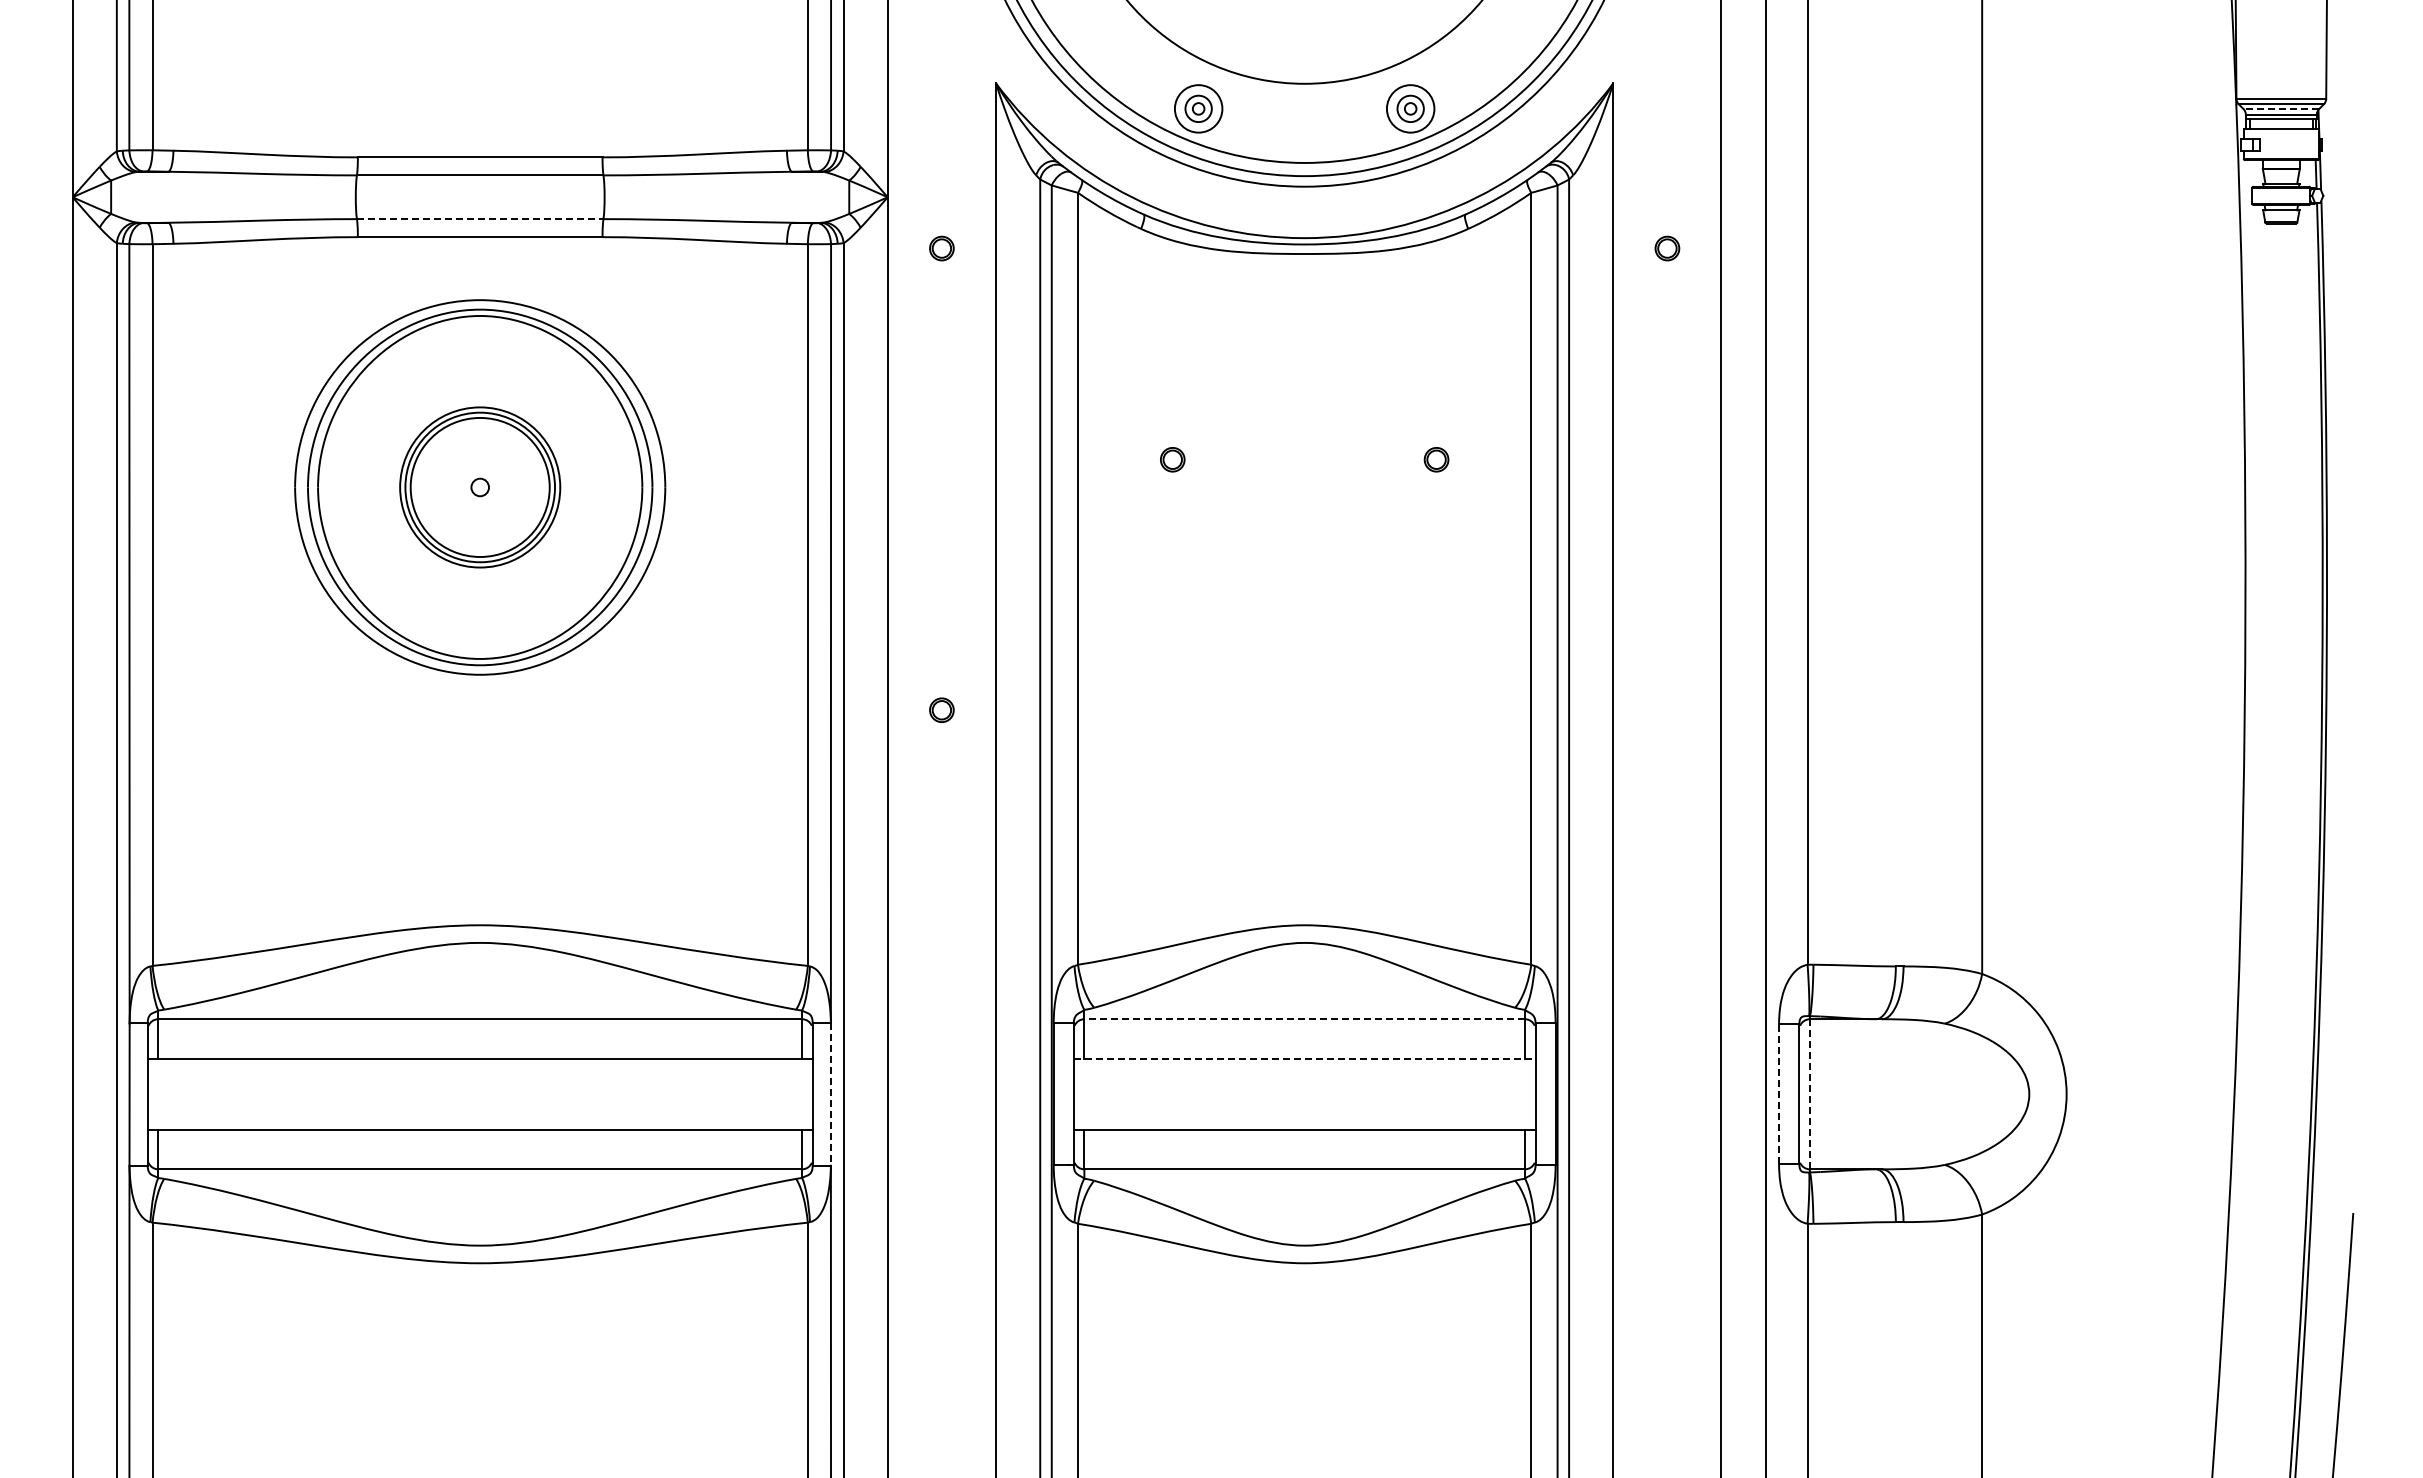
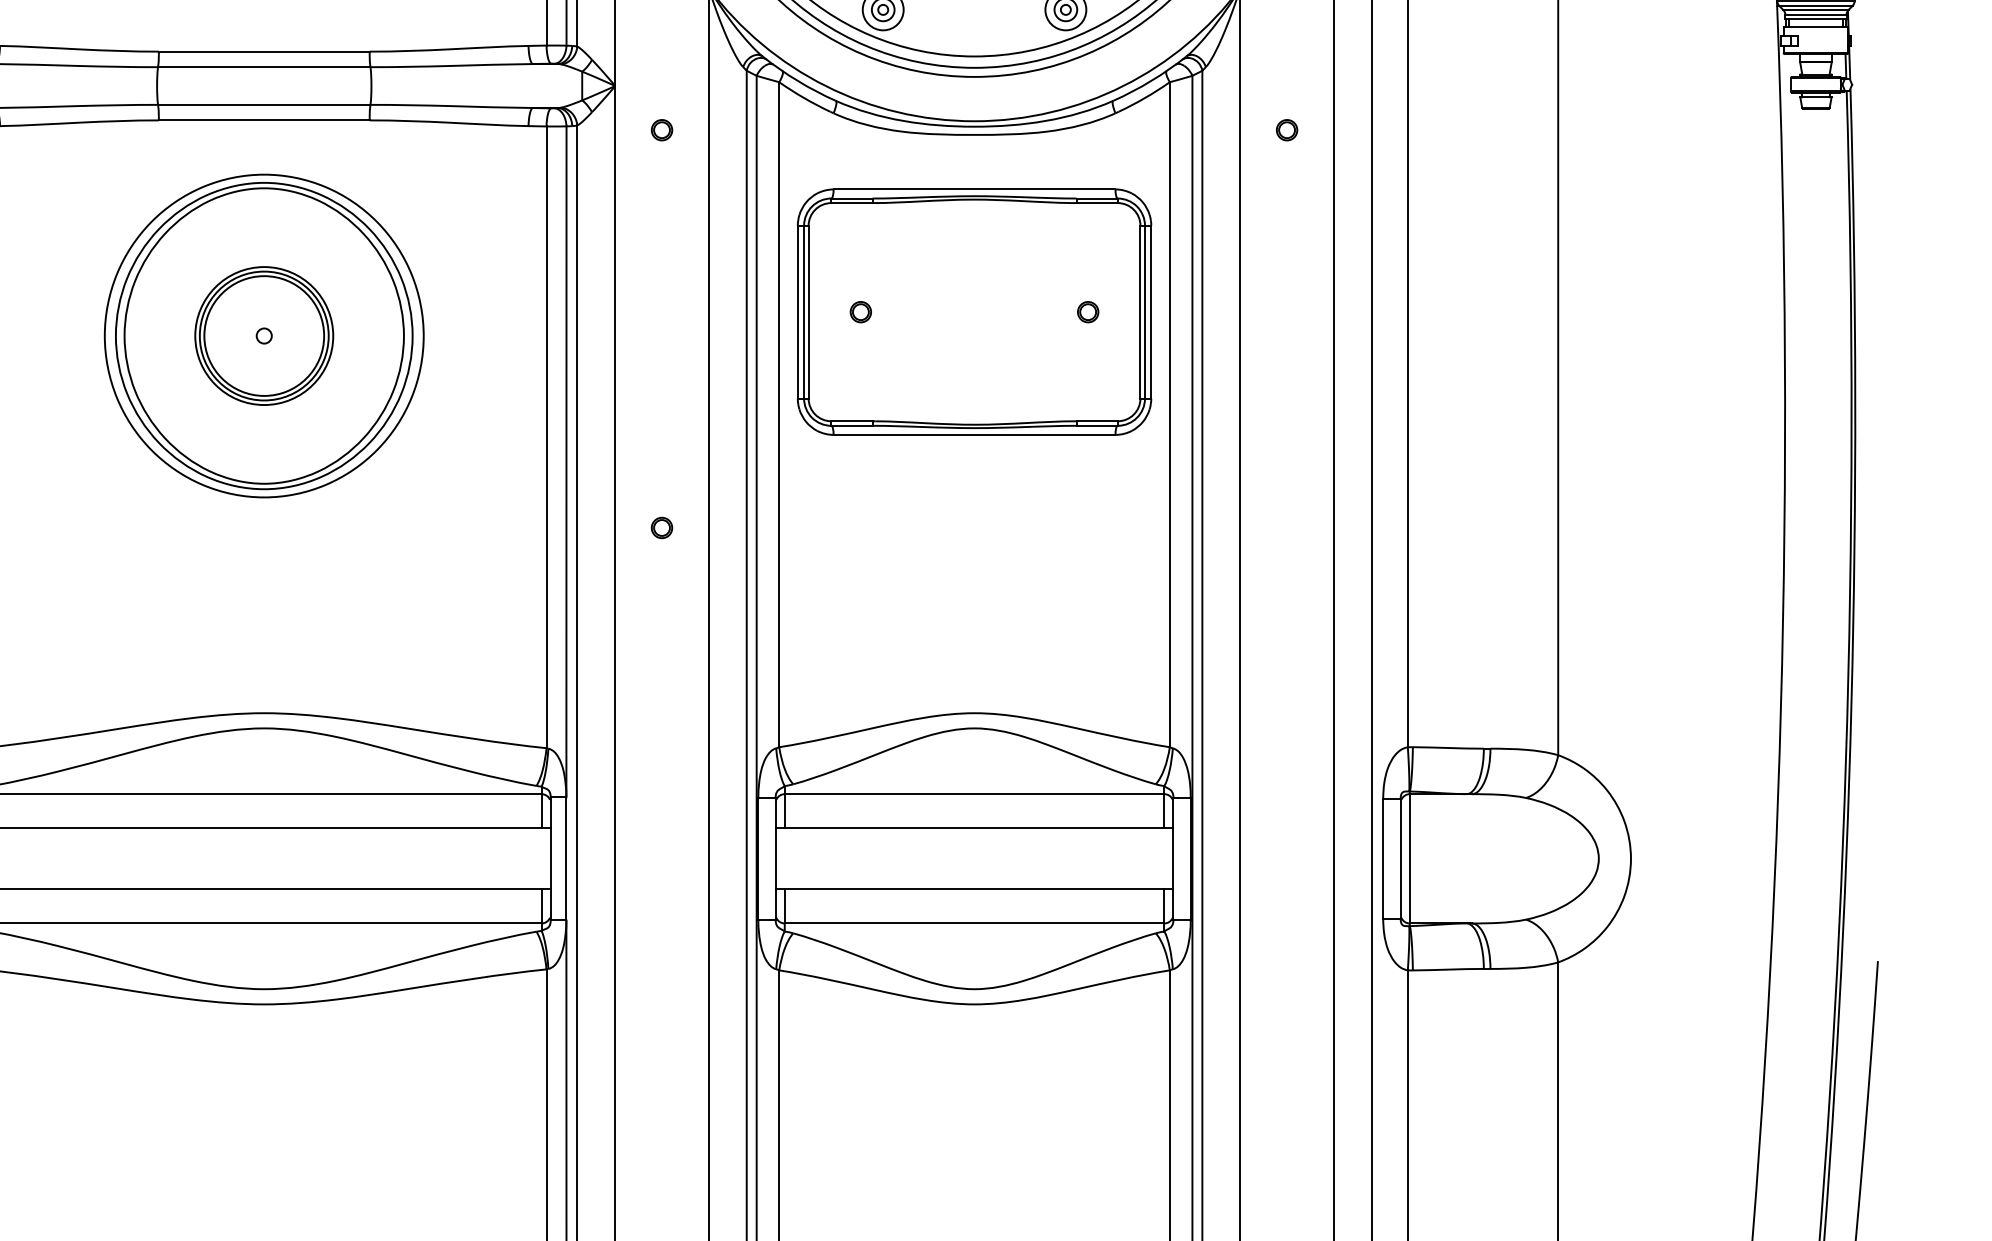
line: (2281, 109) -> (1816, 10), dashed -> solid
line: (480, 219) -> (264, 105), dashed -> solid
part: (1304, 459) -> (974, 311), added
line: (1304, 1019) -> (974, 794), dashed -> solid
line: (1304, 1058) -> (974, 827), dashed -> solid
line: (830, 1094) -> (566, 858), dashed -> solid
line: (1779, 1094) -> (1383, 858), dashed -> solid
line: (1809, 1094) -> (1409, 858), dashed -> solid

